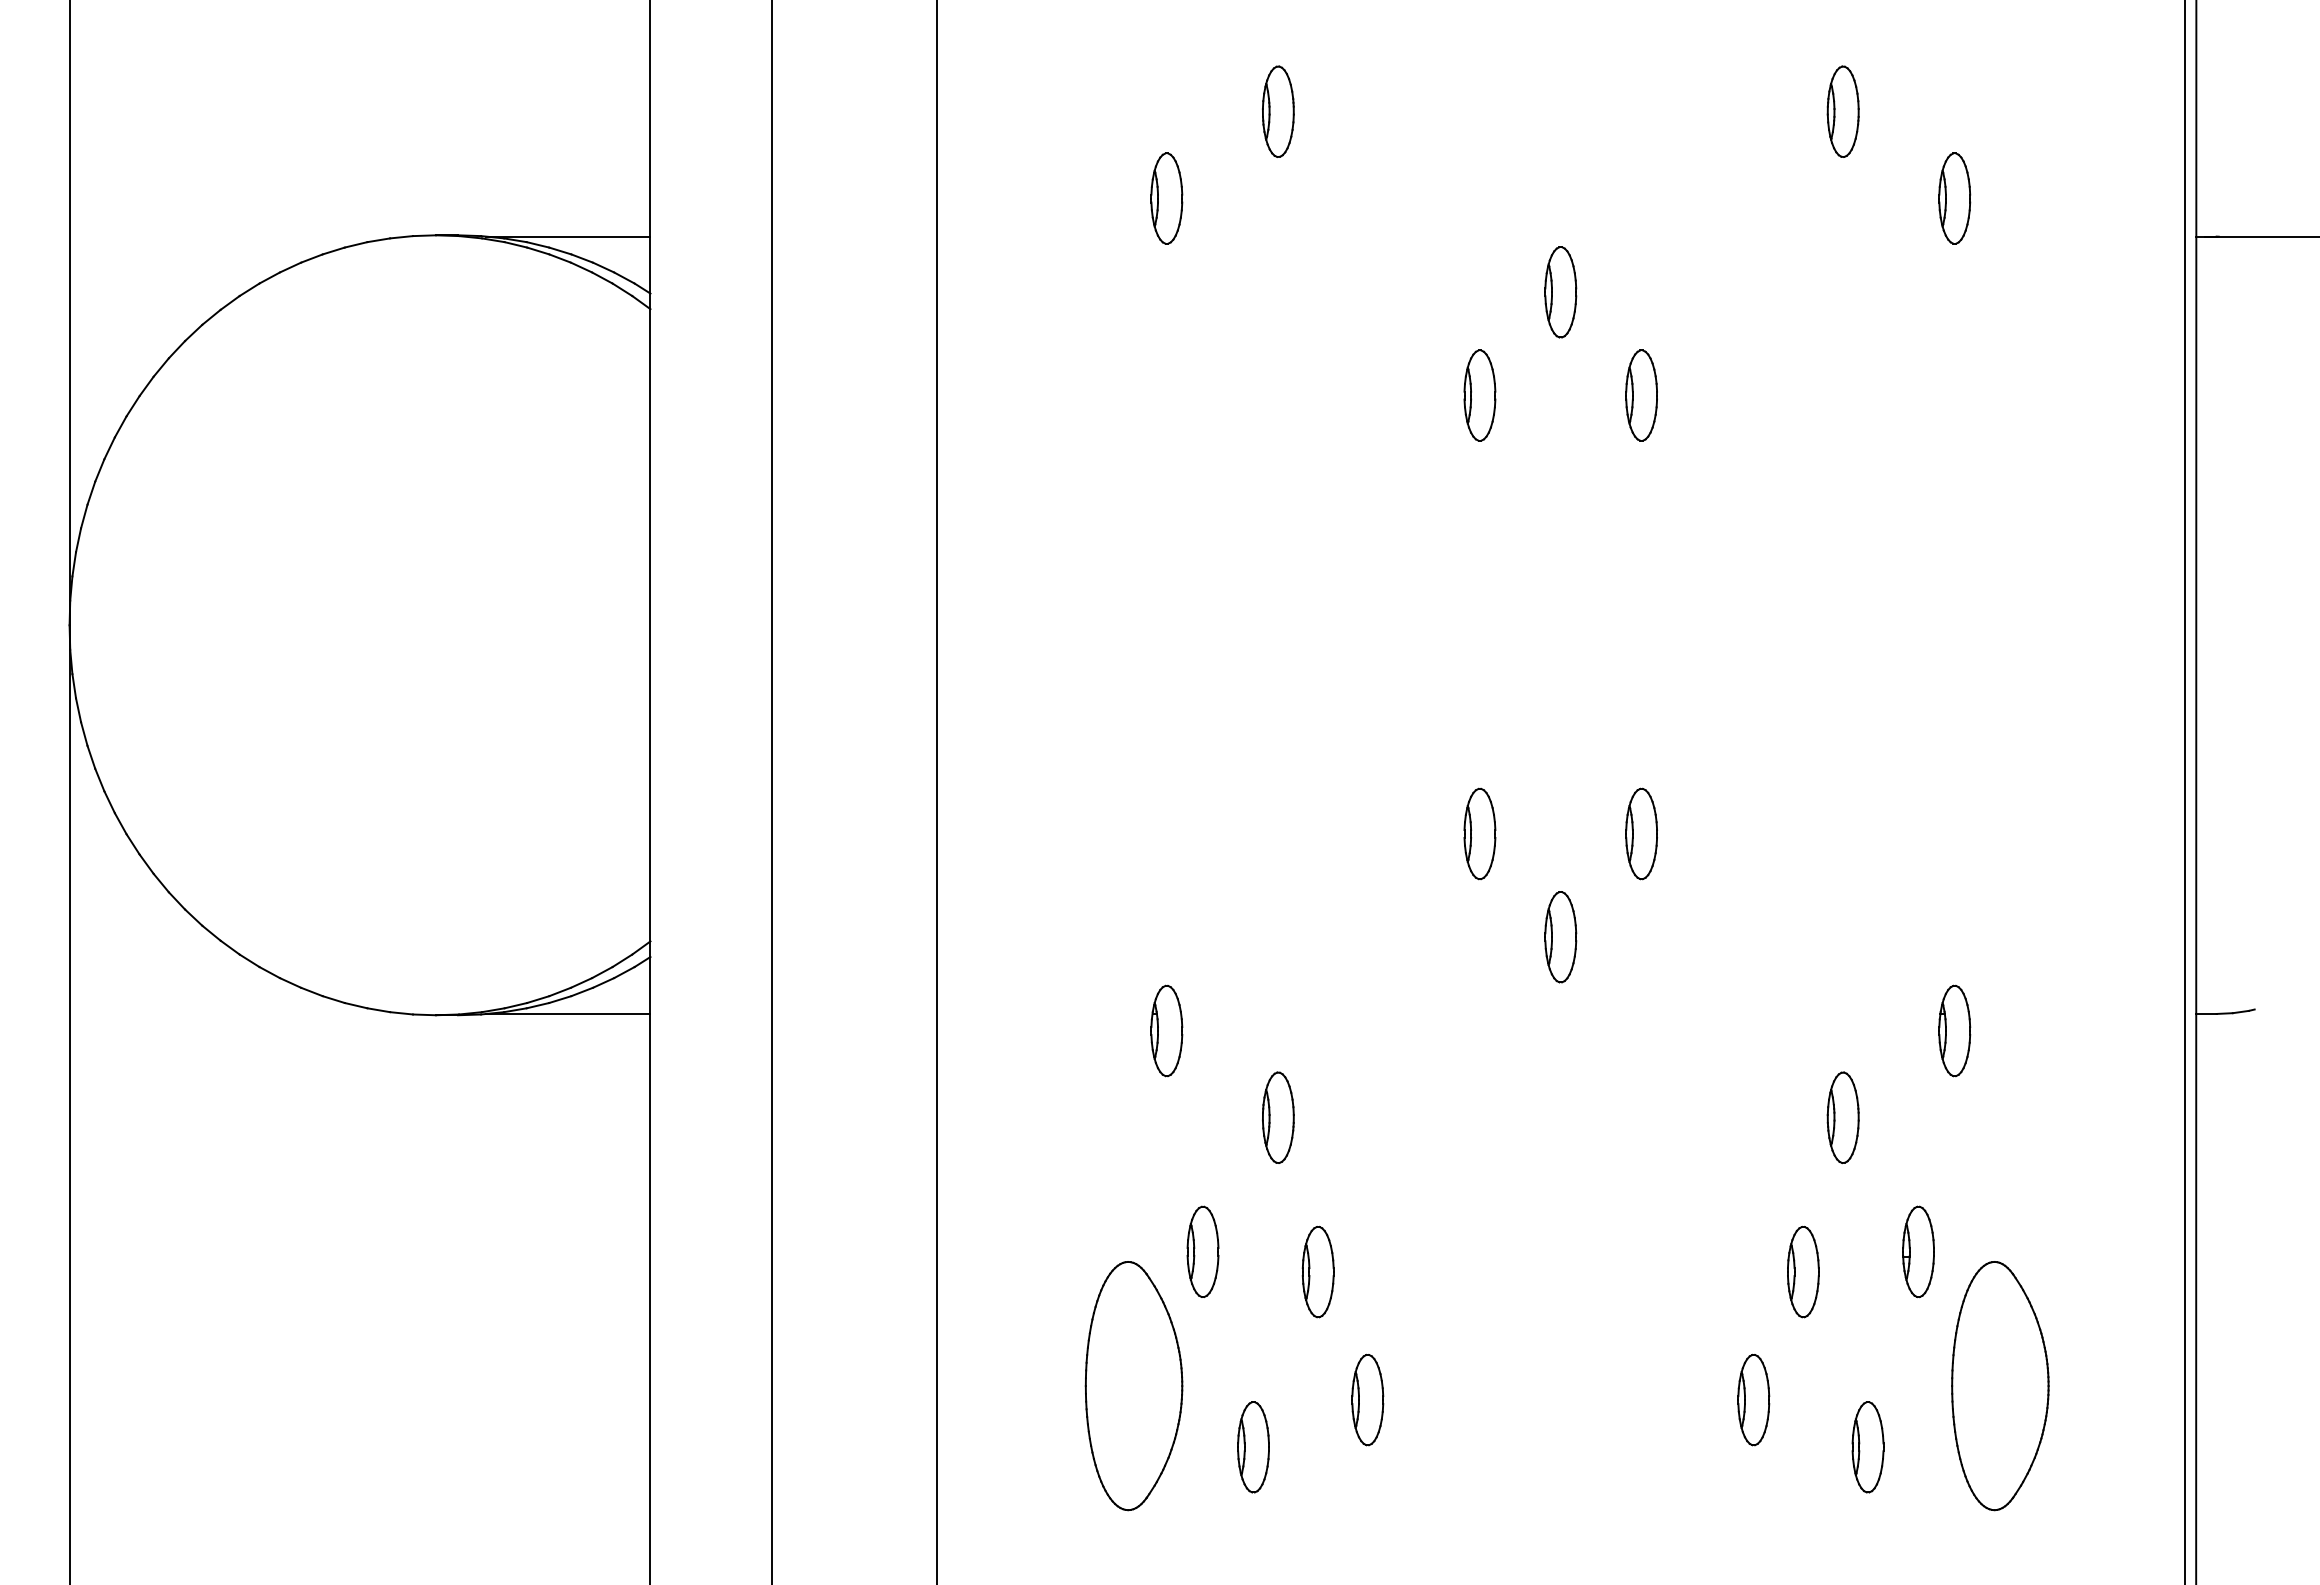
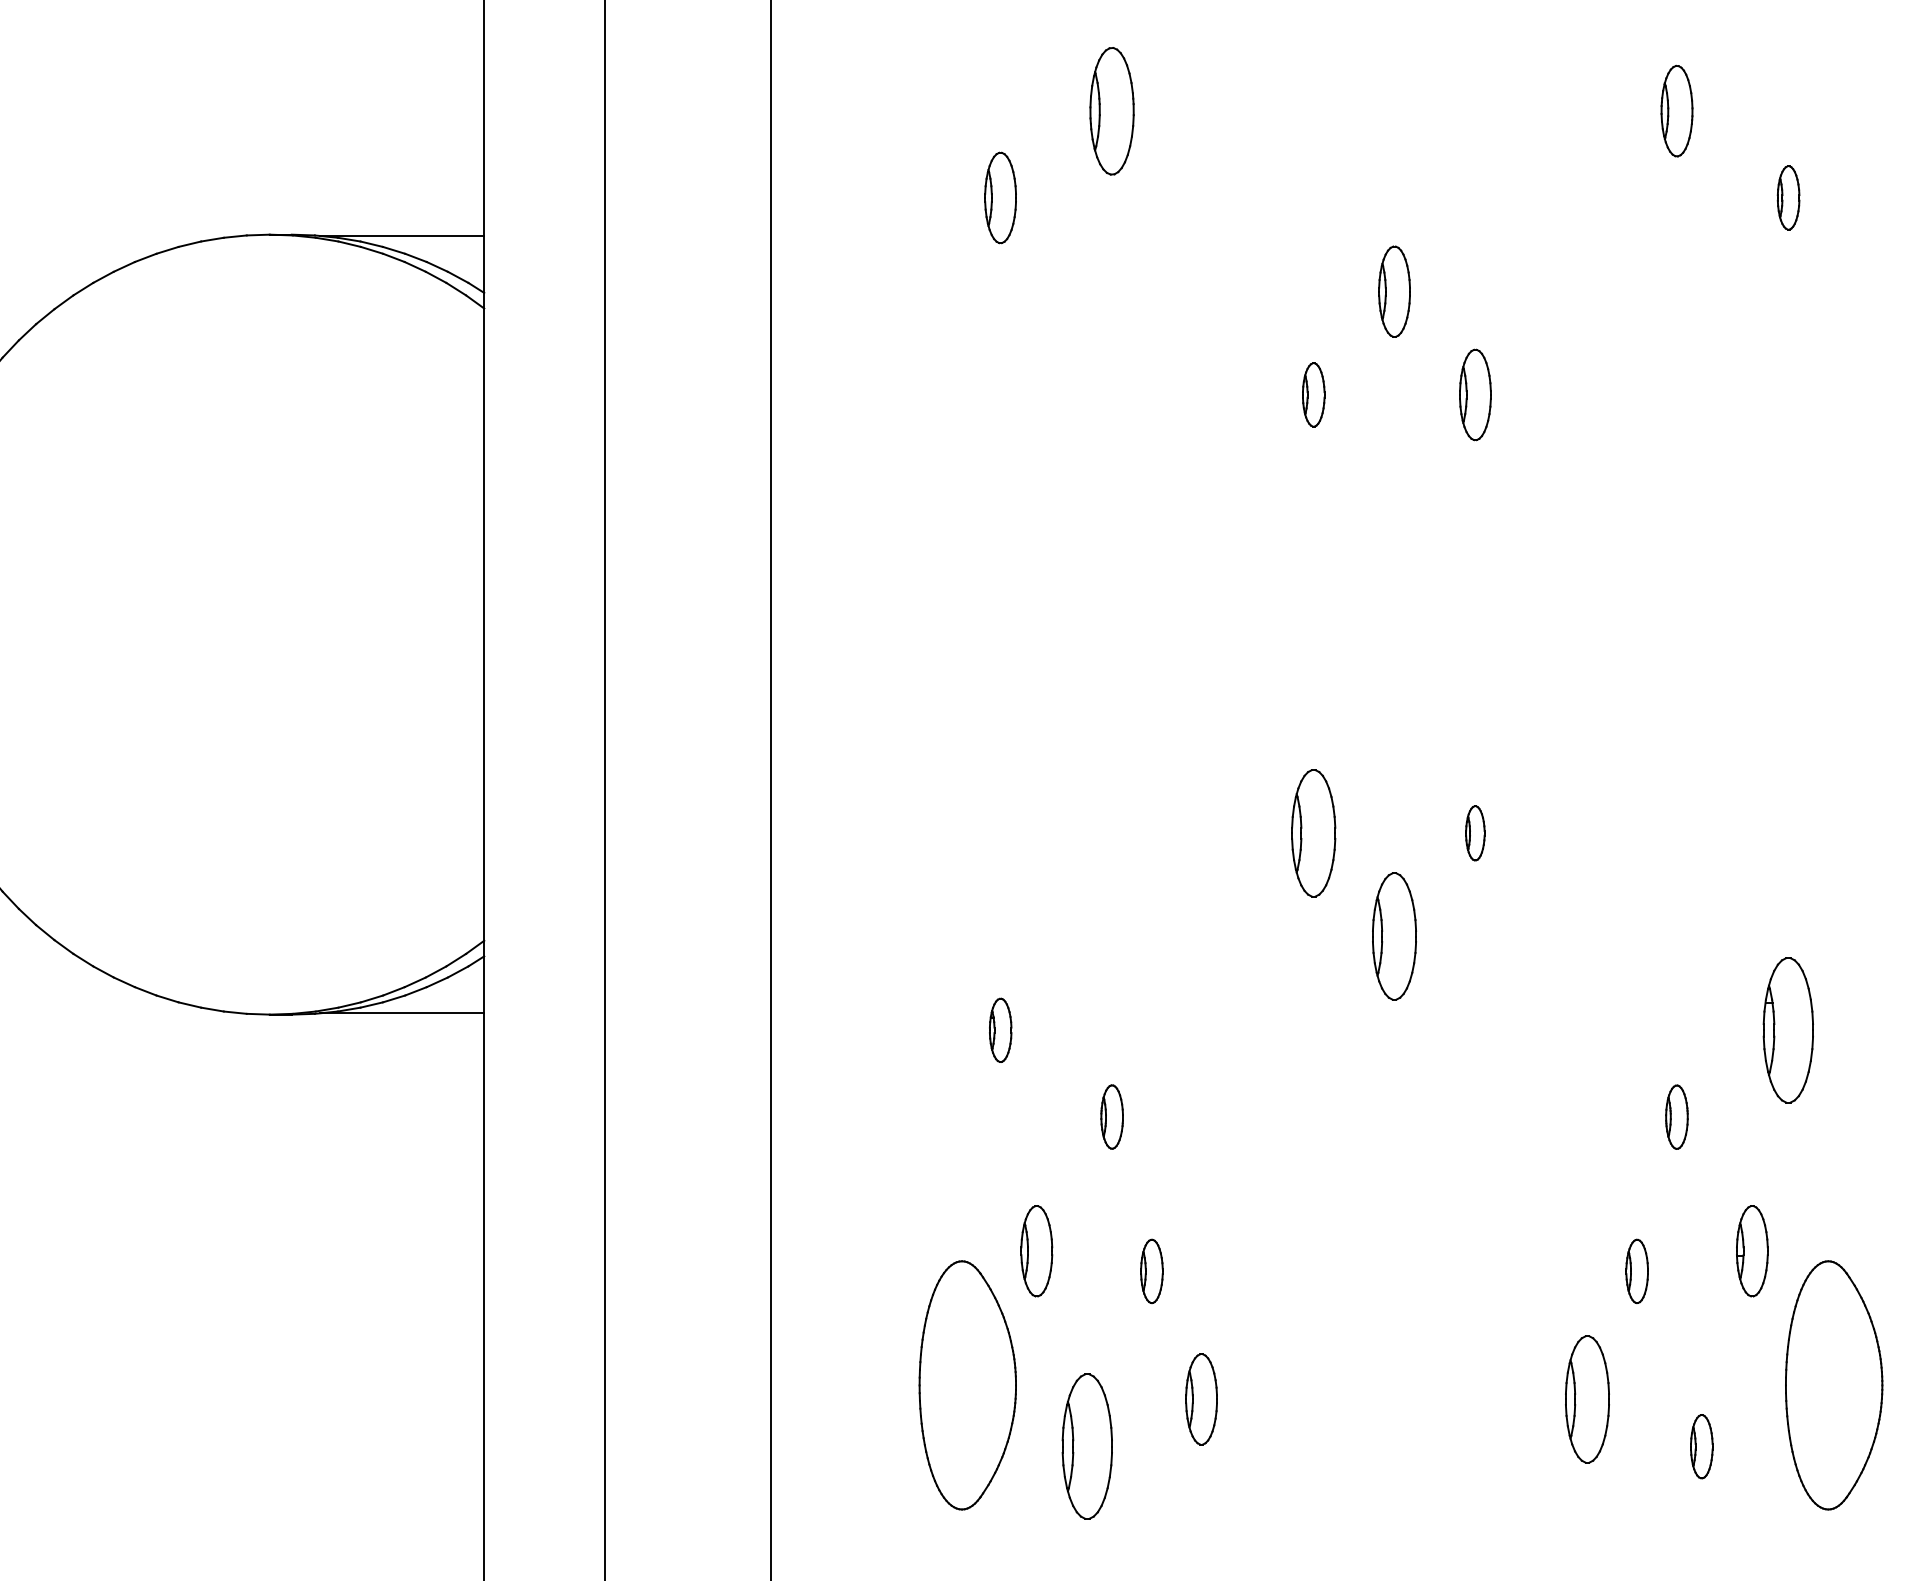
part: (1278, 111) -> (1112, 110), size x1.4
part: (1954, 198) -> (1788, 197), size x0.7
part: (1479, 395) -> (1313, 394), size x0.7
part: (1479, 833) -> (1313, 832), size x1.4
part: (1641, 833) -> (1475, 832), size x0.6
part: (1560, 937) -> (1394, 936), size x1.4
part: (1166, 1030) -> (1000, 1029), size x0.7
part: (1954, 1030) -> (1788, 1029), size x1.6
part: (1278, 1117) -> (1112, 1116), size x0.7
part: (1842, 1117) -> (1676, 1116), size x0.7
part: (1317, 1271) -> (1151, 1270), size x0.7
part: (1803, 1271) -> (1637, 1270), size x0.7
part: (1753, 1399) -> (1587, 1398), size x1.4
part: (1253, 1447) -> (1087, 1446), size x1.6
part: (1867, 1447) -> (1701, 1446), size x0.7

